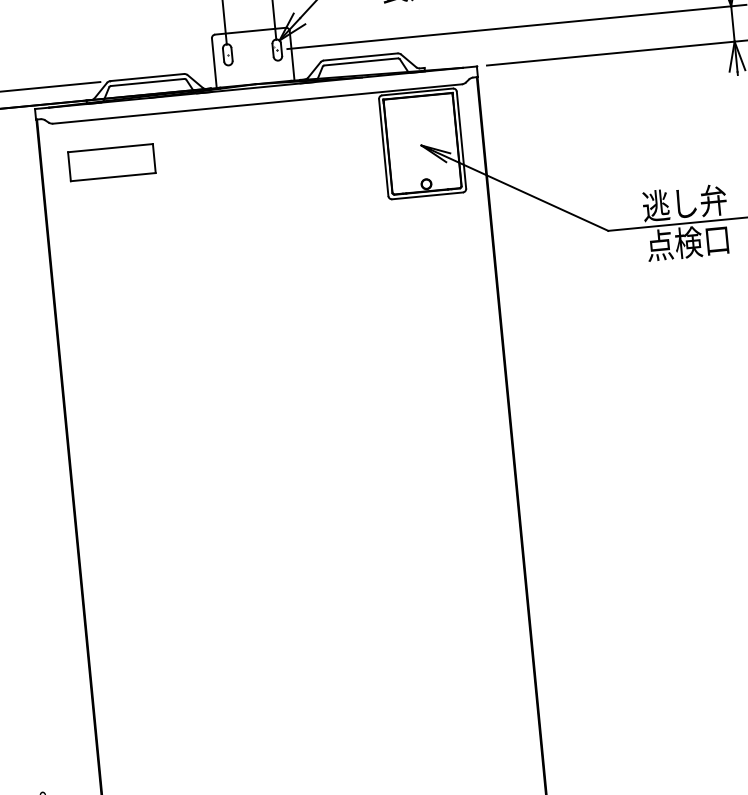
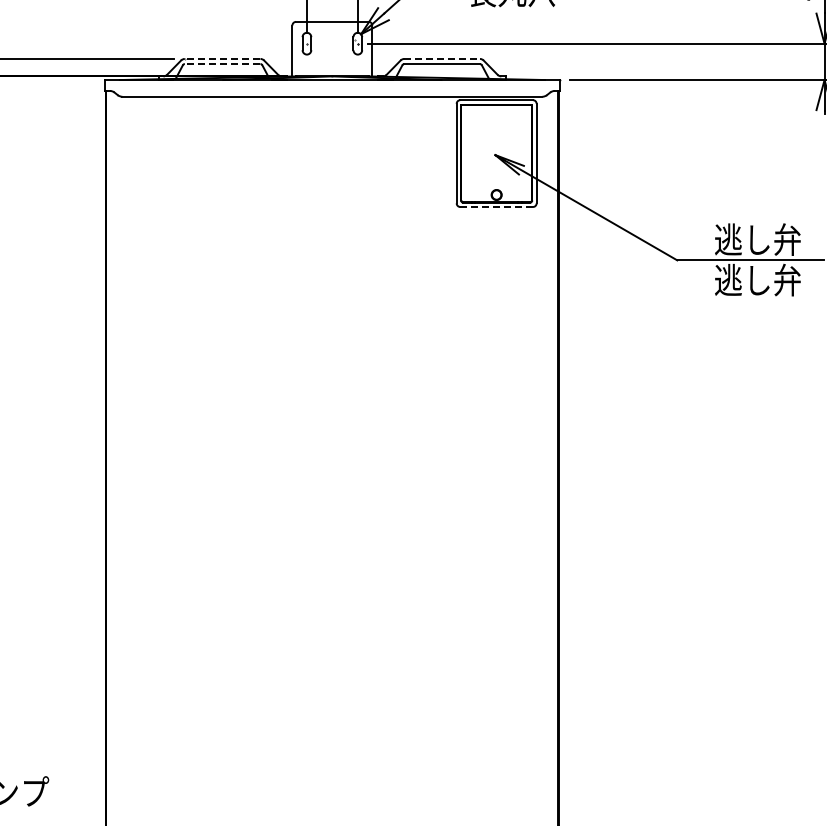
line: (361, 56) -> (442, 58), solid -> dashed
line: (147, 77) -> (222, 58), solid -> dashed
line: (147, 82) -> (222, 64), solid -> dashed
part: (112, 161) -> (178, 141), removed
line: (428, 196) -> (497, 207), solid -> dashed
text: (688, 241) -> (757, 279), 点検口 -> 逃し弁

